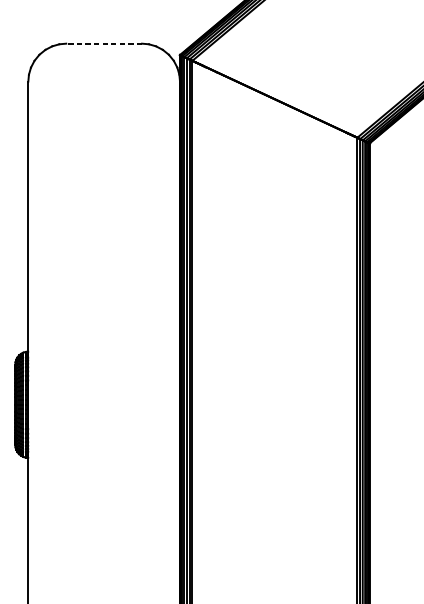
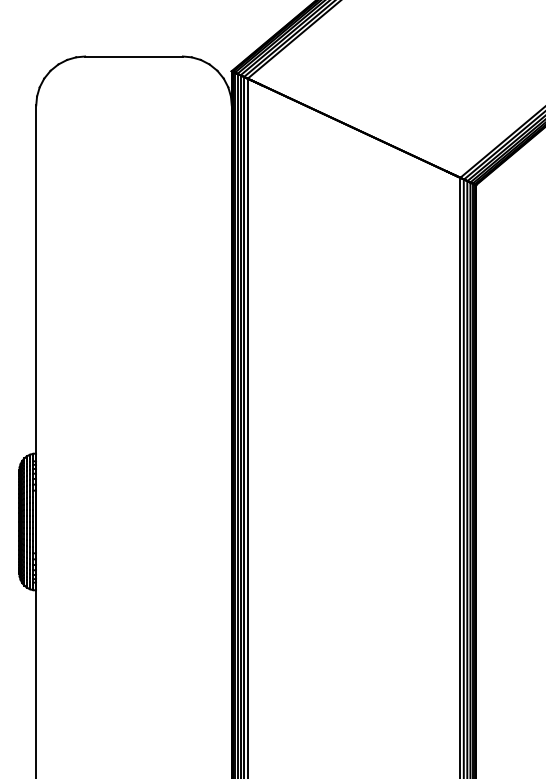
line: (104, 43) -> (134, 56), dashed -> solid

